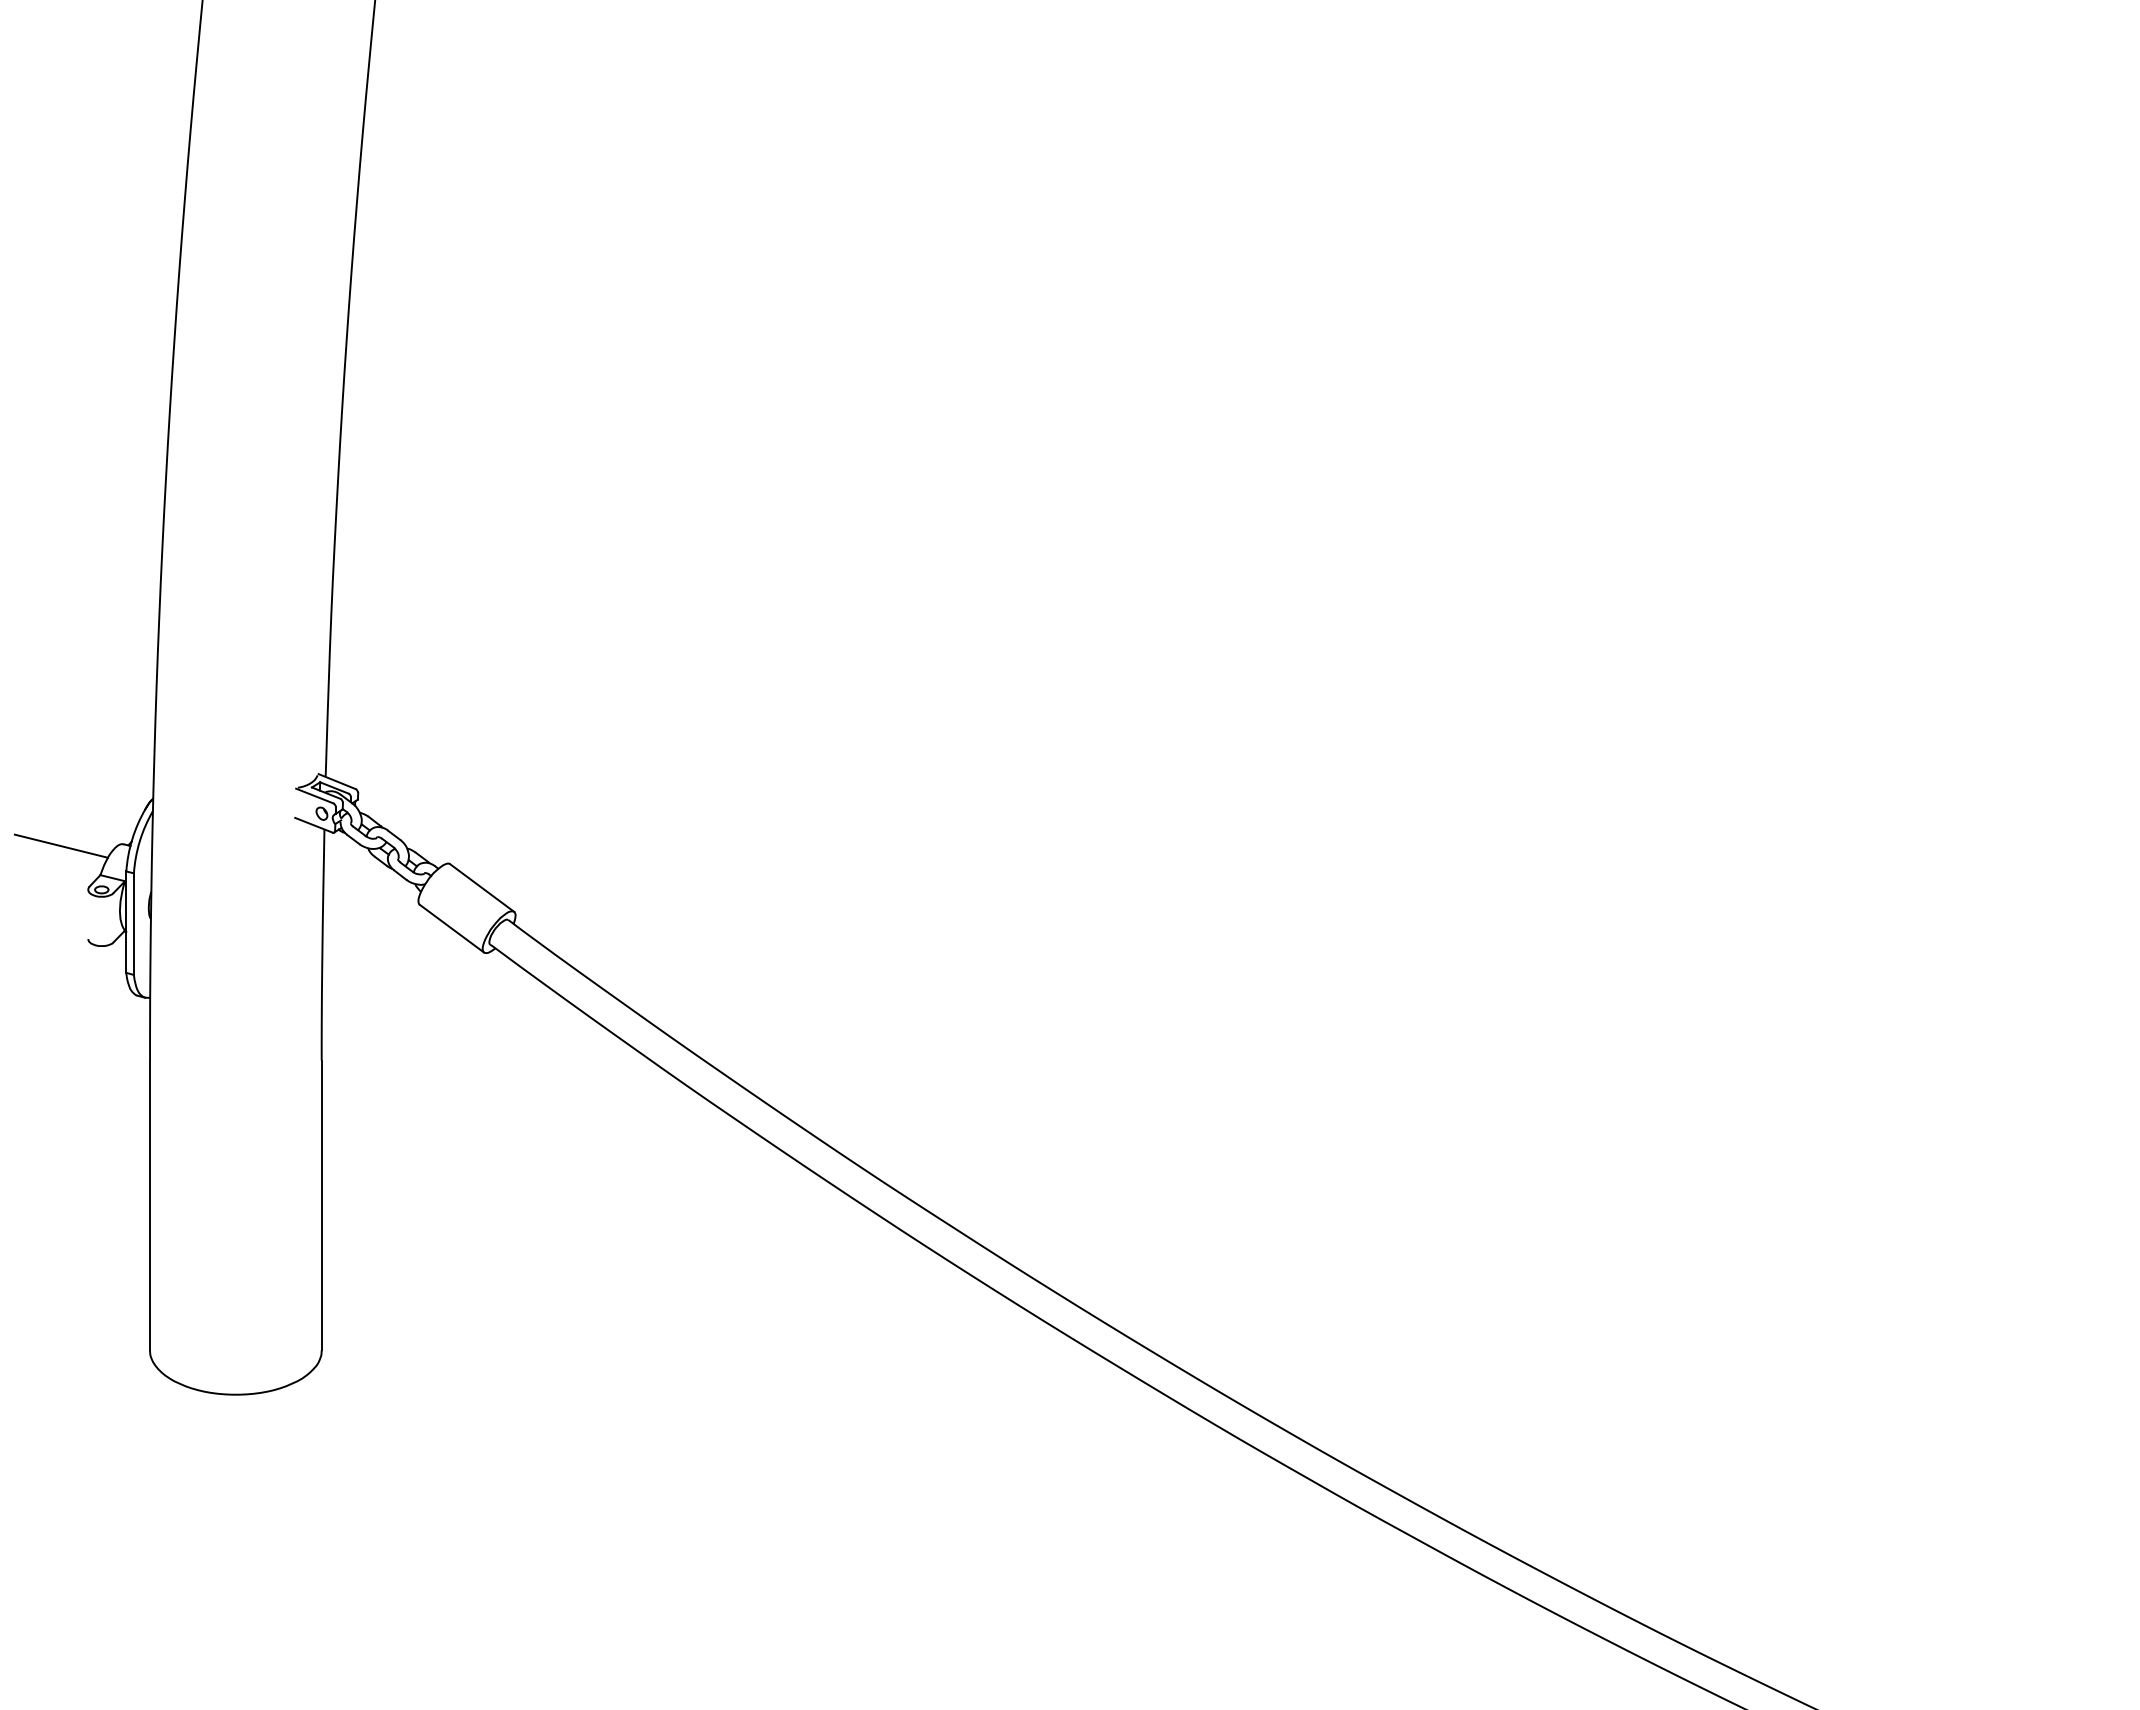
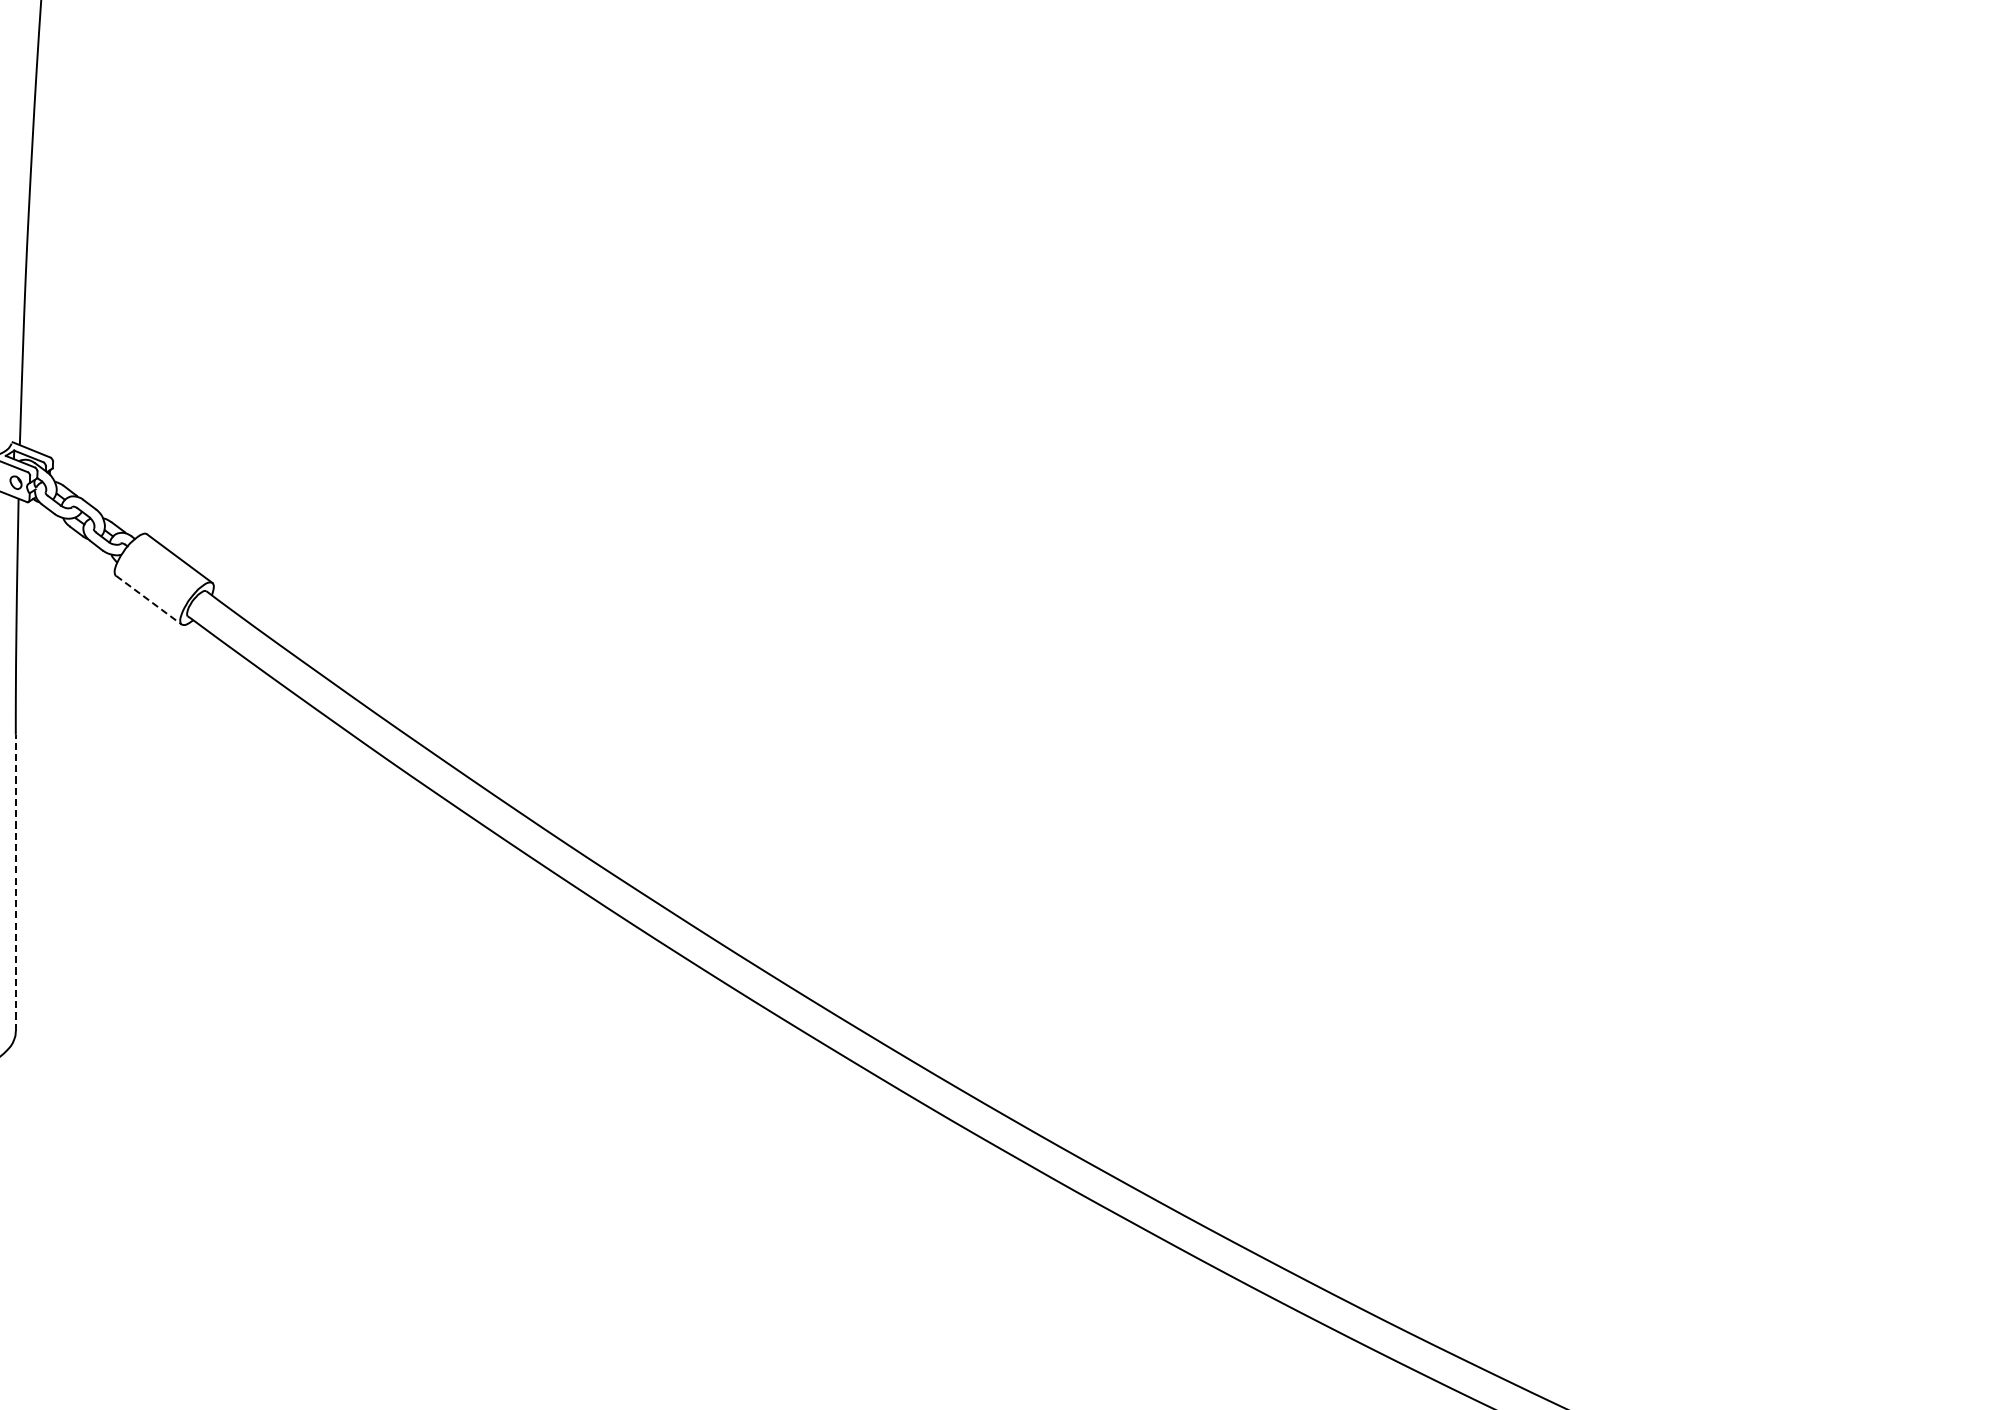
line: (451, 928) -> (148, 599), solid -> dashed
line: (321, 1205) -> (15, 882), solid -> dashed

